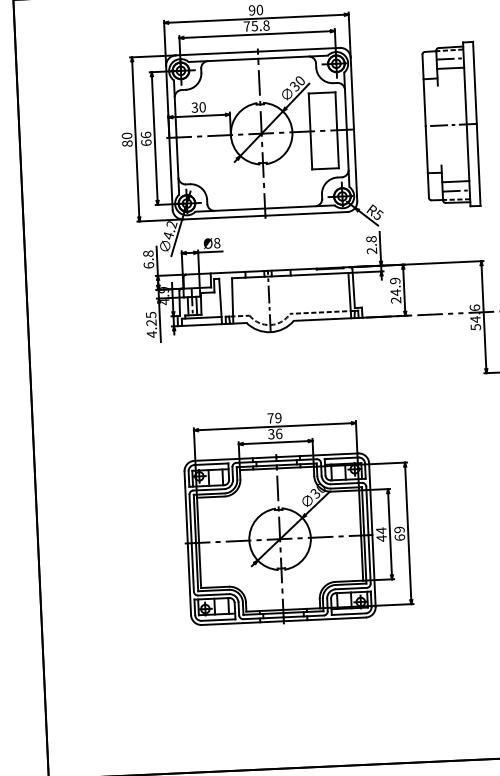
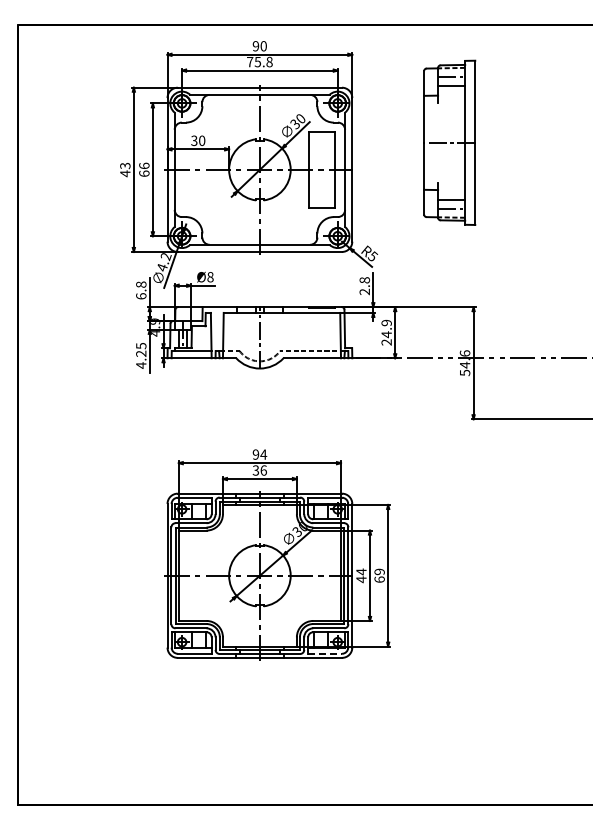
part: (451, 124) -> (449, 142), moved
text: (127, 139) -> (125, 169), 80 -> 43
text: (274, 418) -> (259, 454), 79 -> 94
line: (349, 613) -> (325, 653), solid -> dashed

